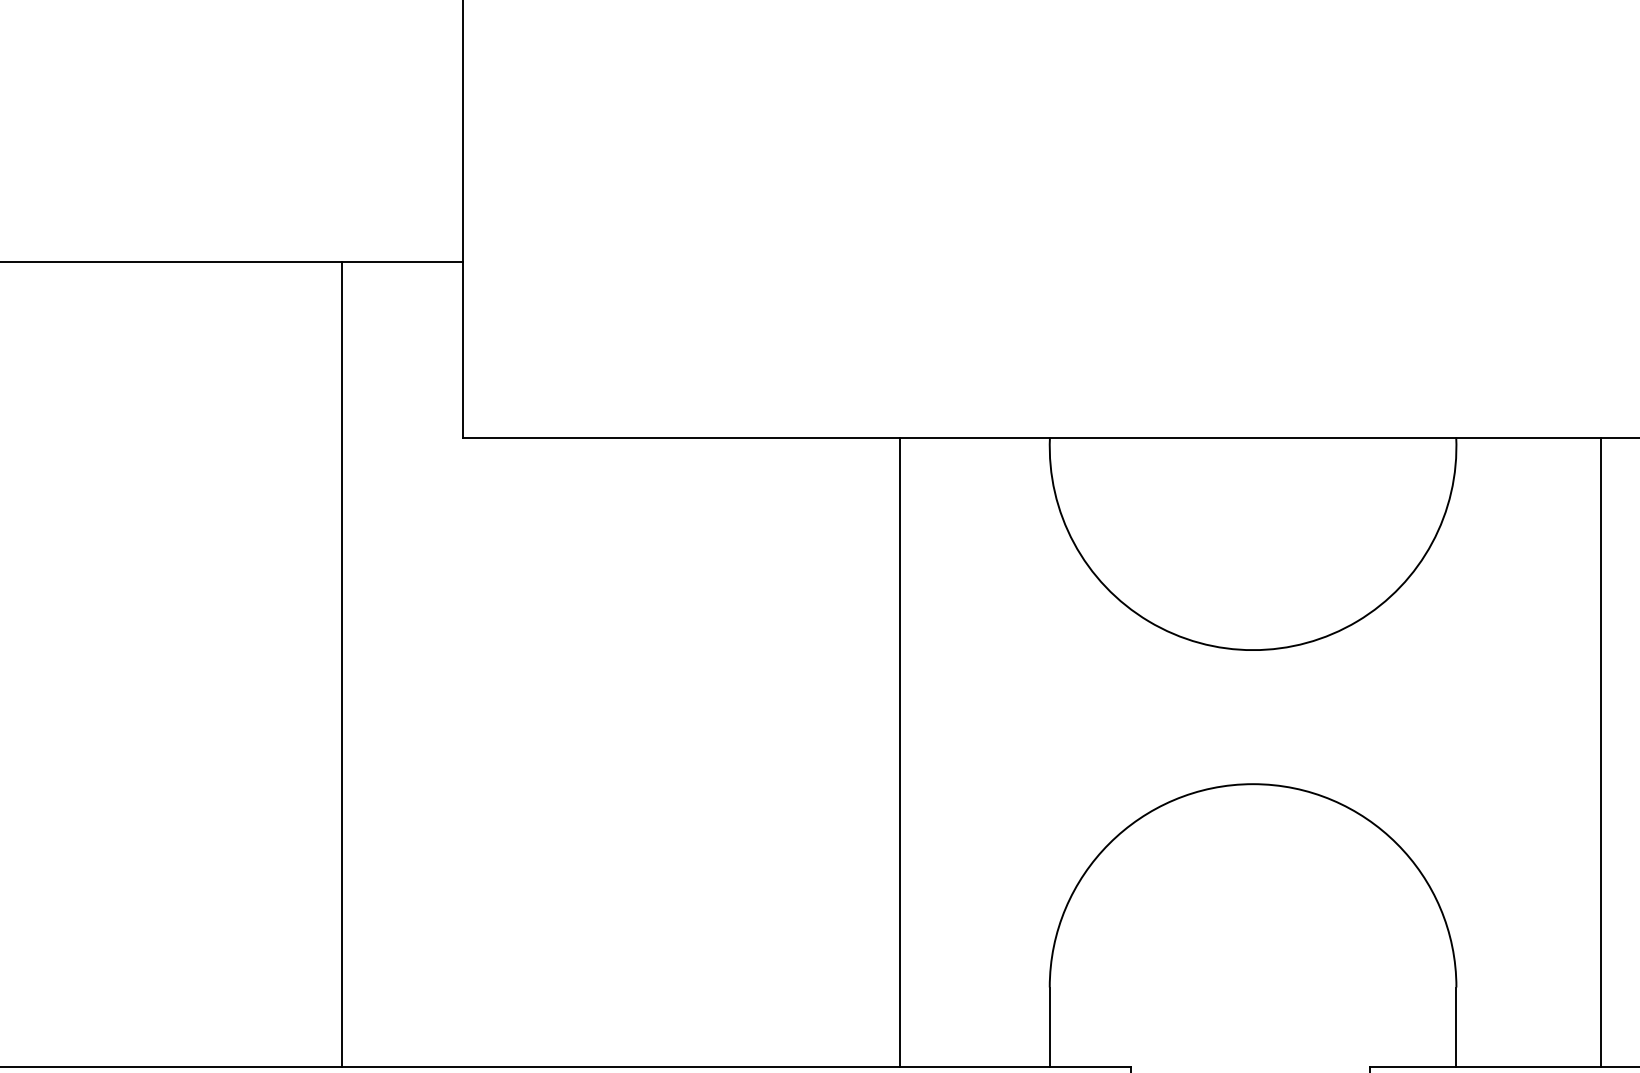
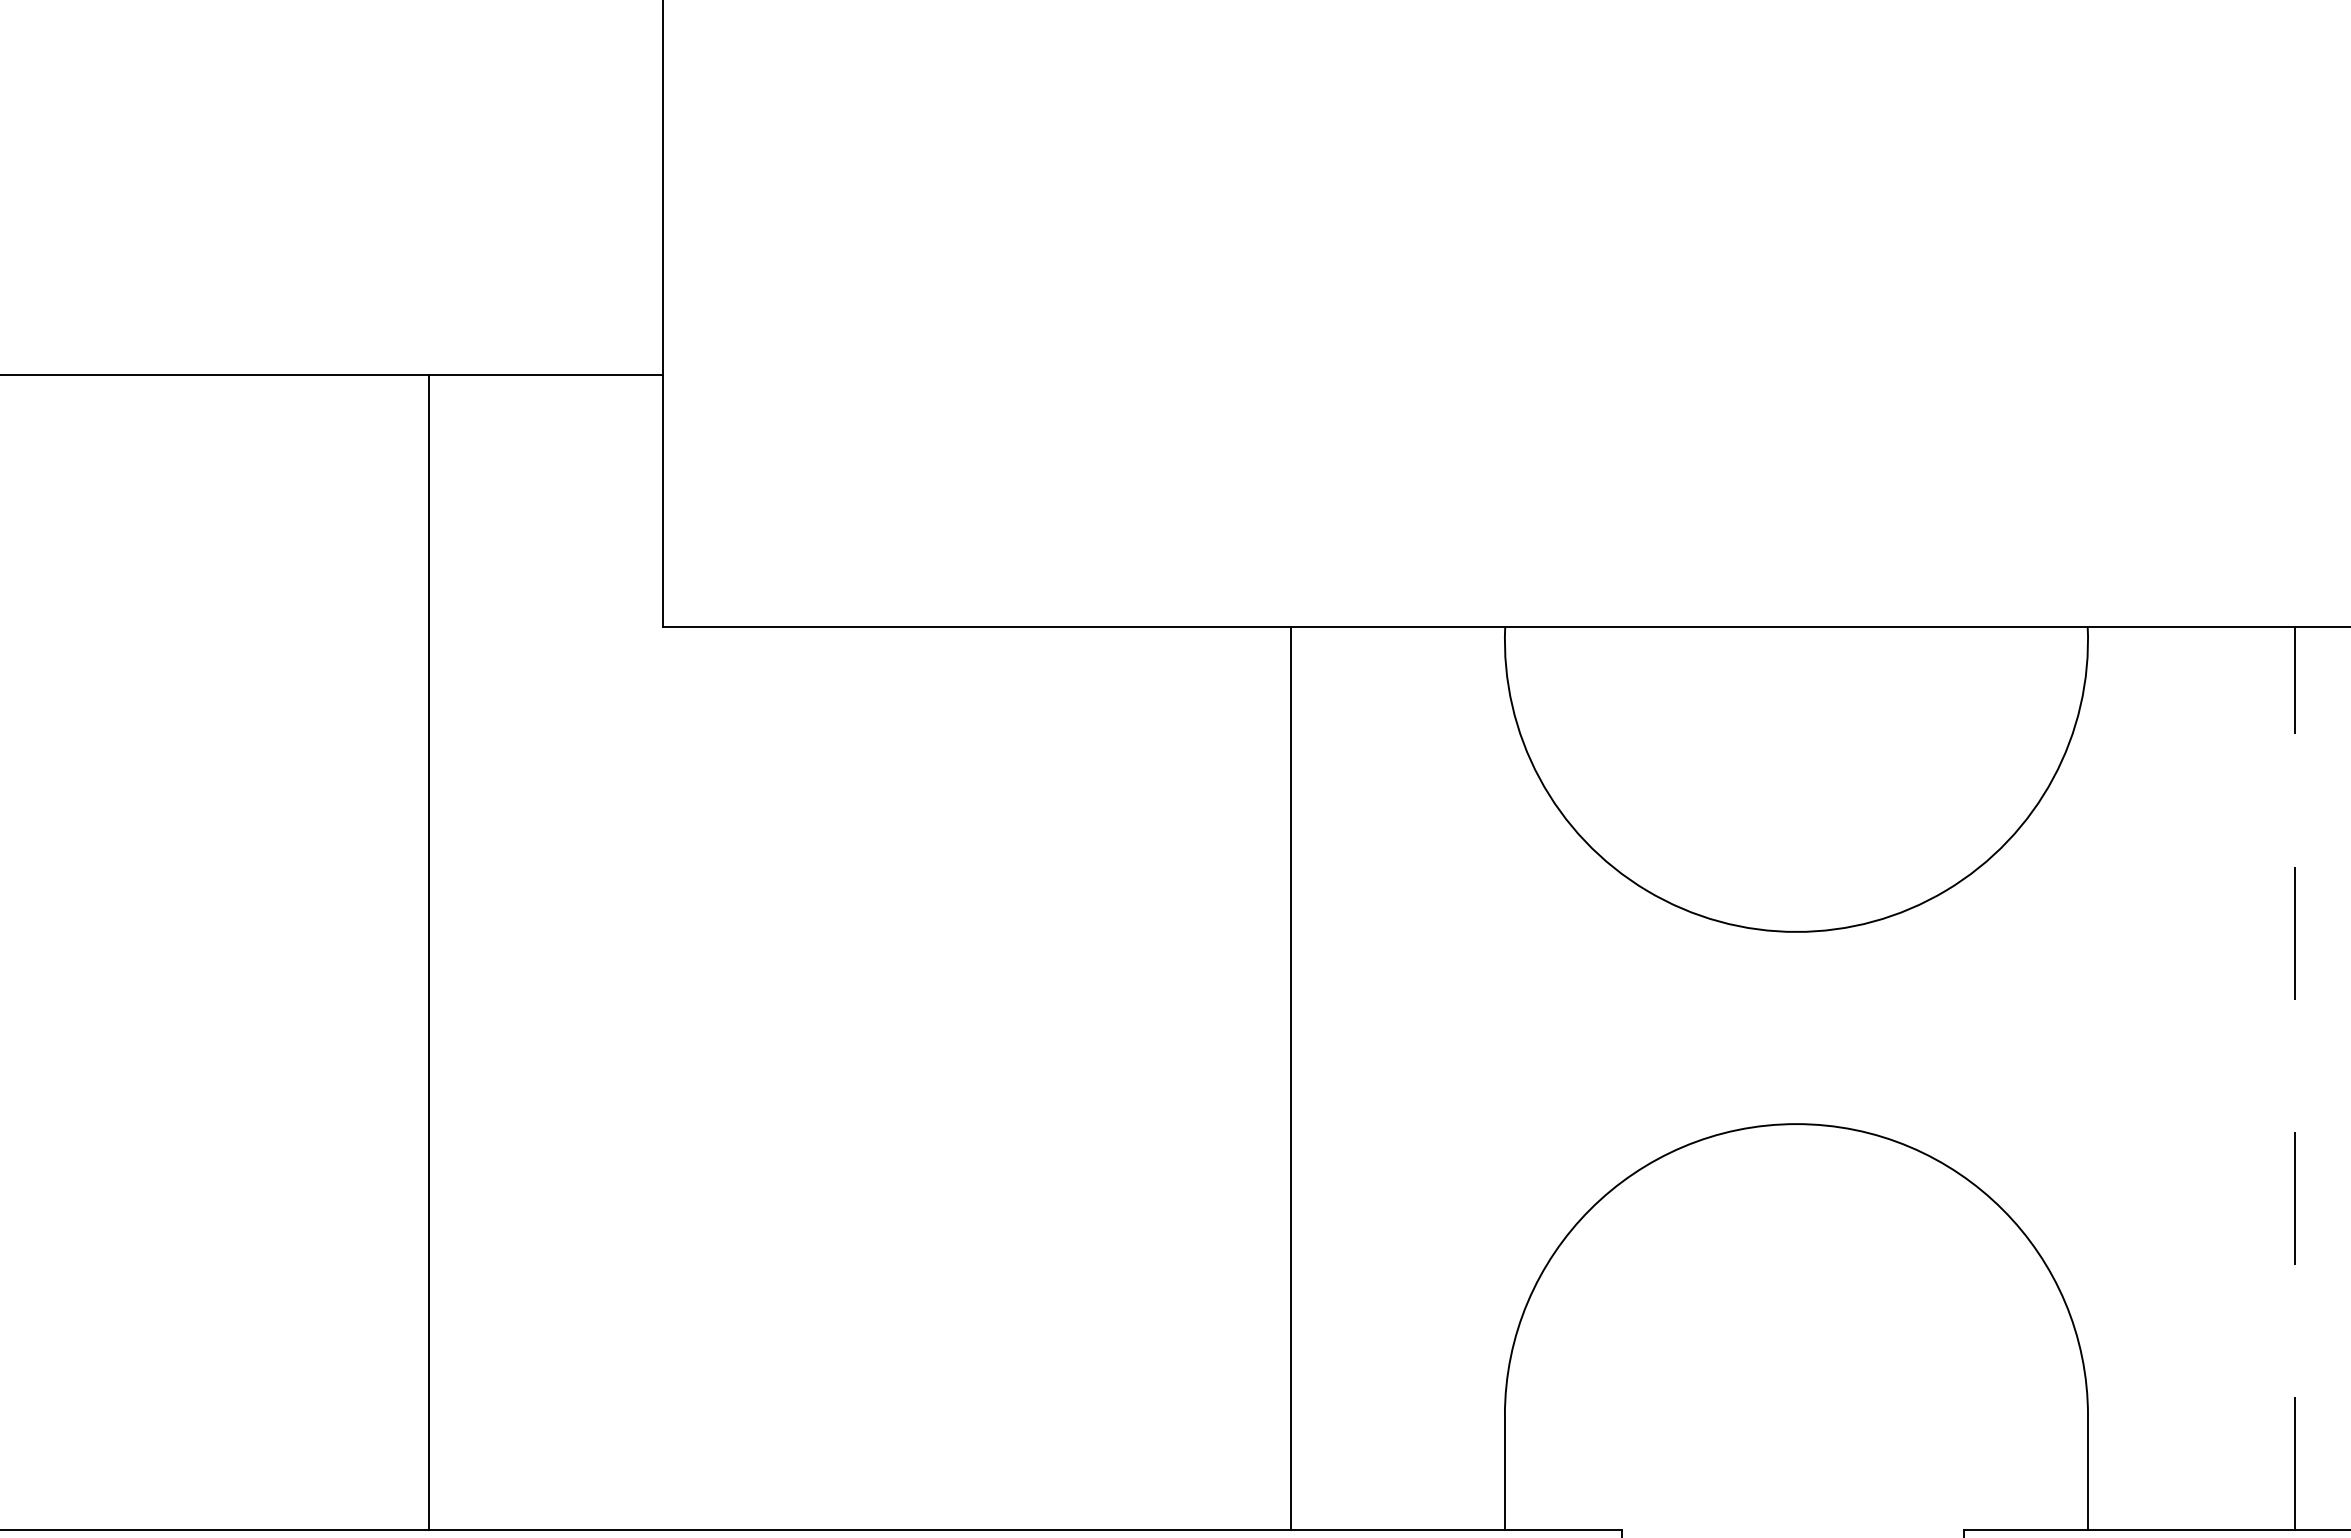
line: (342, 663) -> (429, 951), moved
line: (1600, 752) -> (2294, 1078), solid -> dashed

